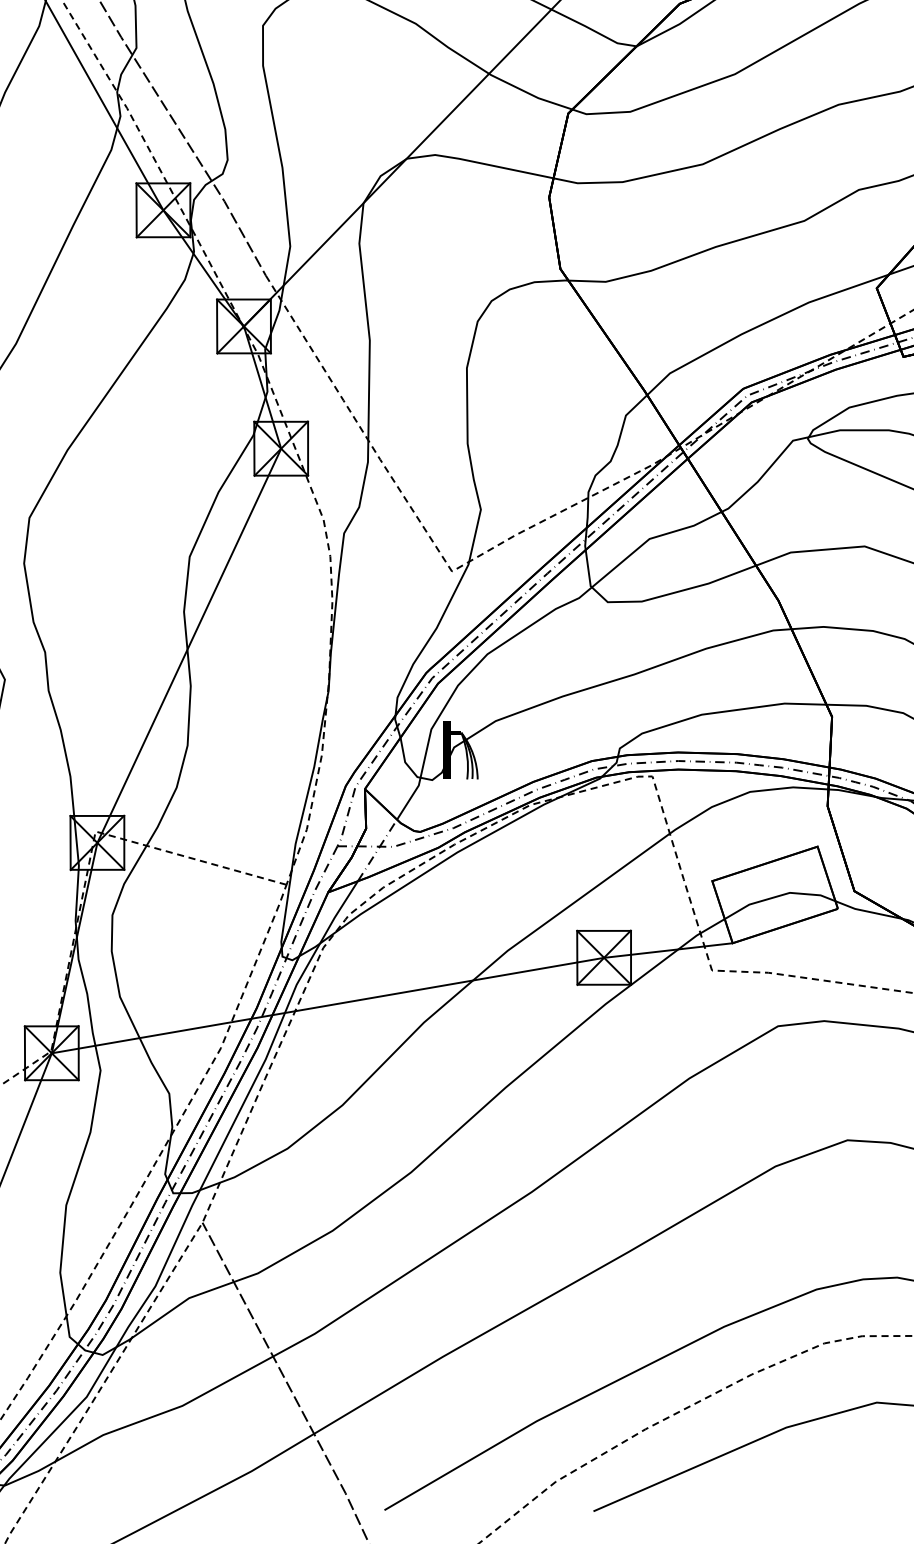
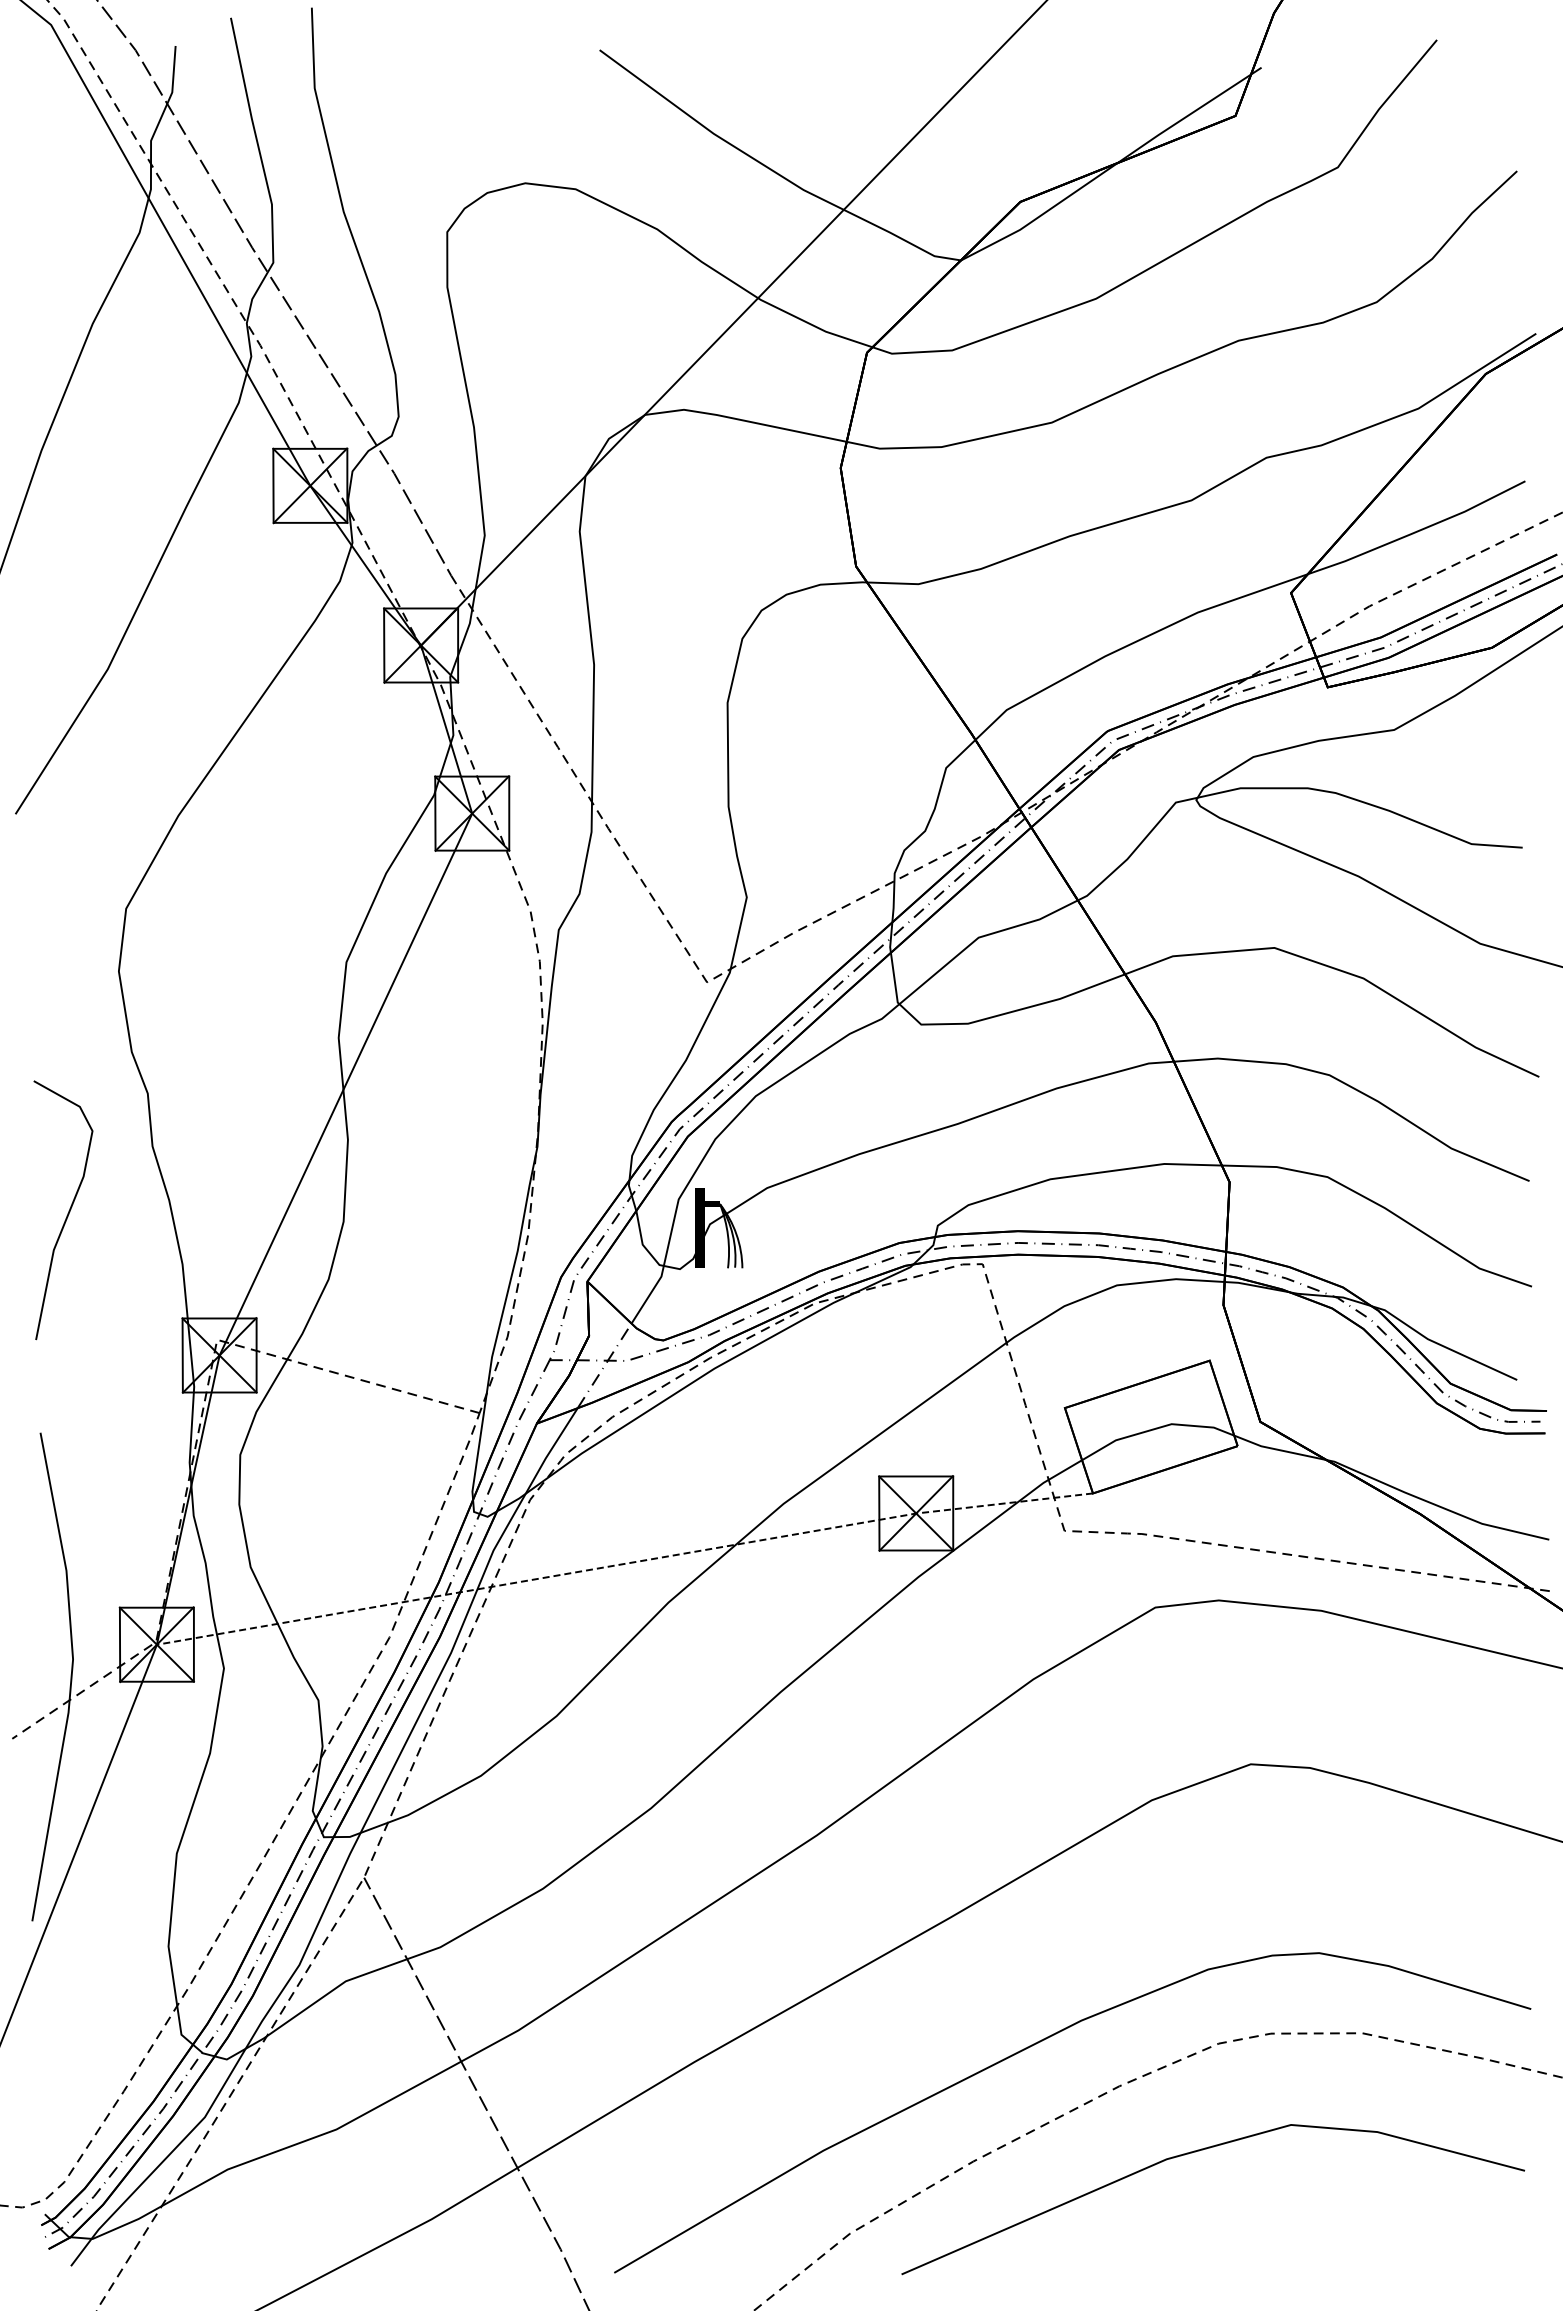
line: (391, 994) -> (624, 1563), solid -> dashed

